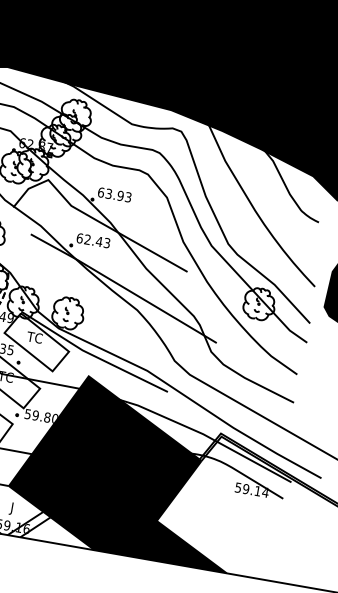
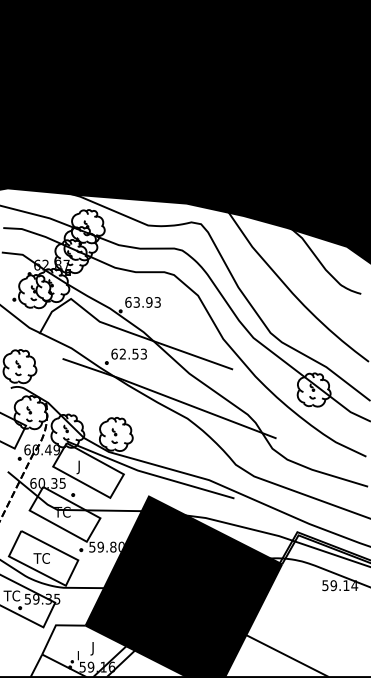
text: (99, 241) -> (135, 353), 62.43 -> 62.53
text: (33, 338) -> (84, 467), TC -> J
fill: (181, 545) -> (276, 656), removed

